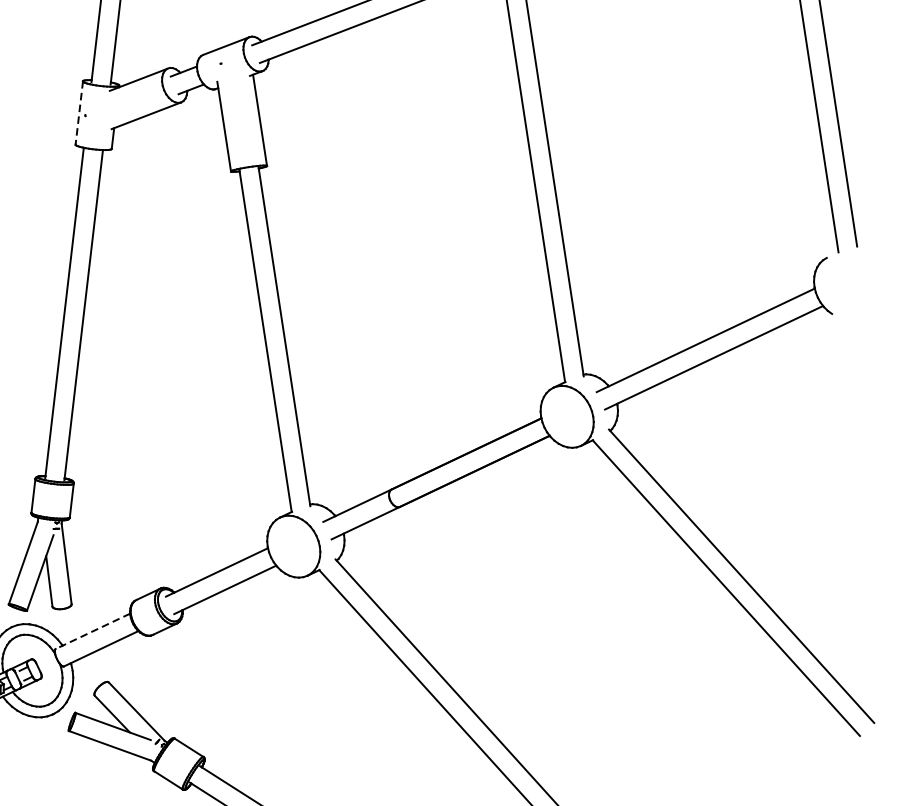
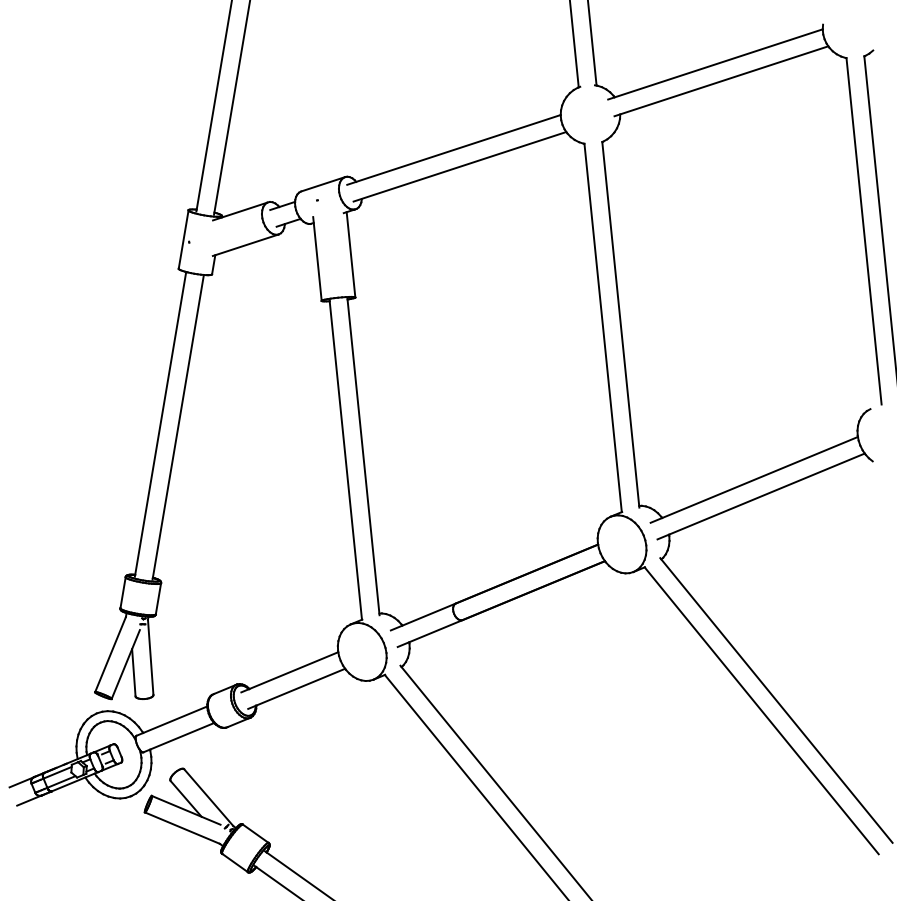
line: (79, 113) -> (183, 239), dashed -> solid
line: (92, 631) -> (171, 721), dashed -> solid

